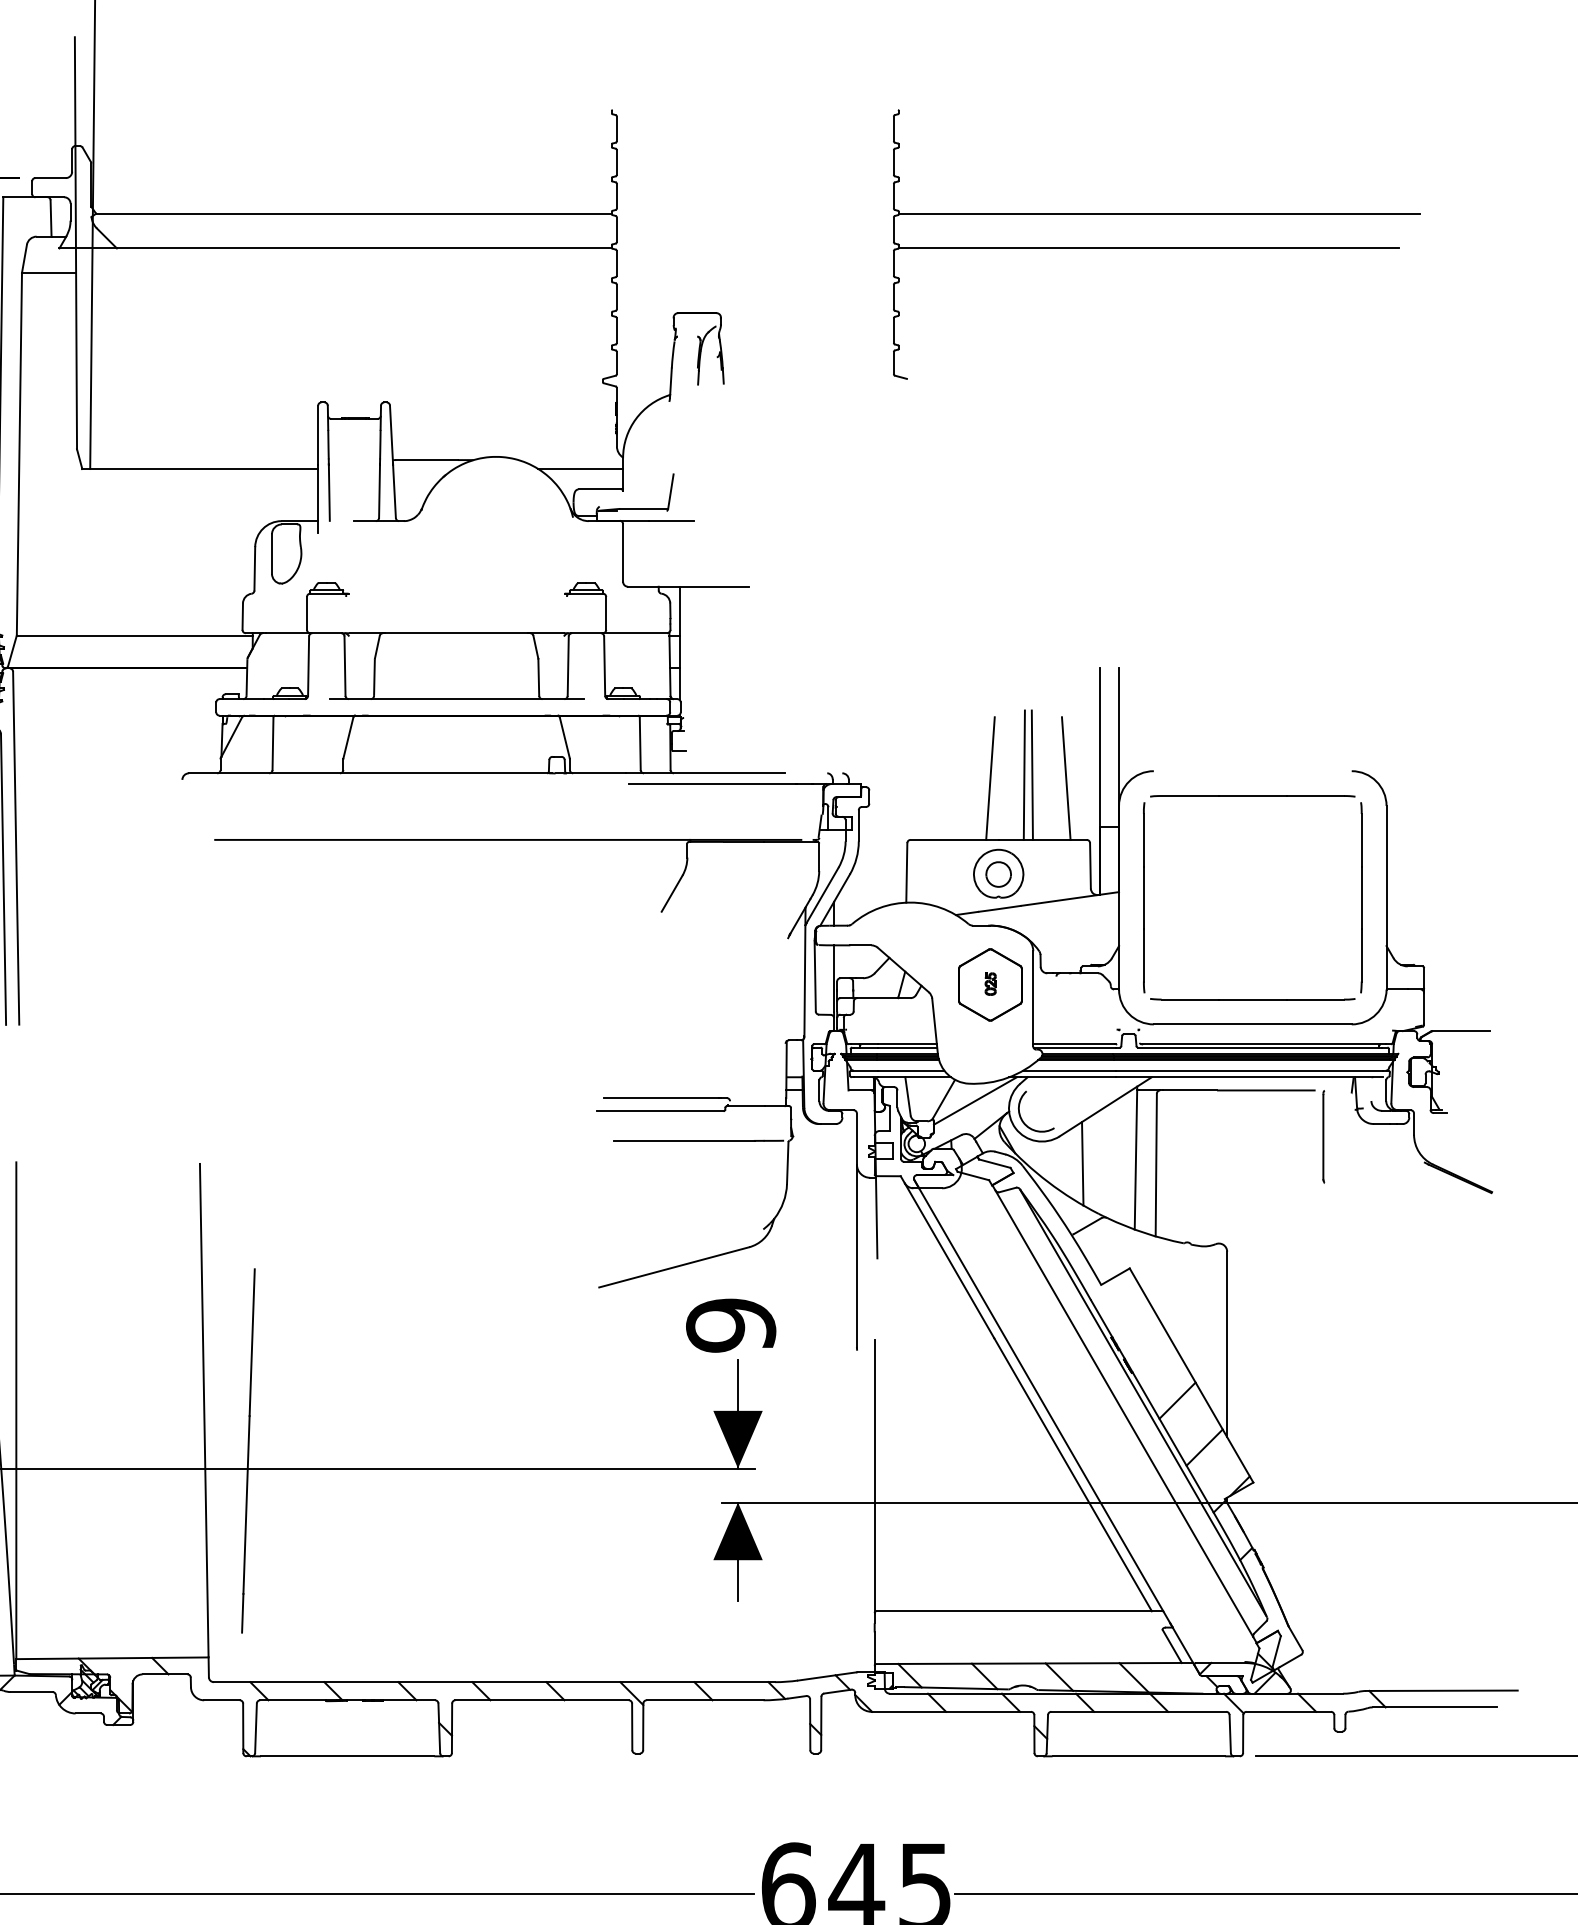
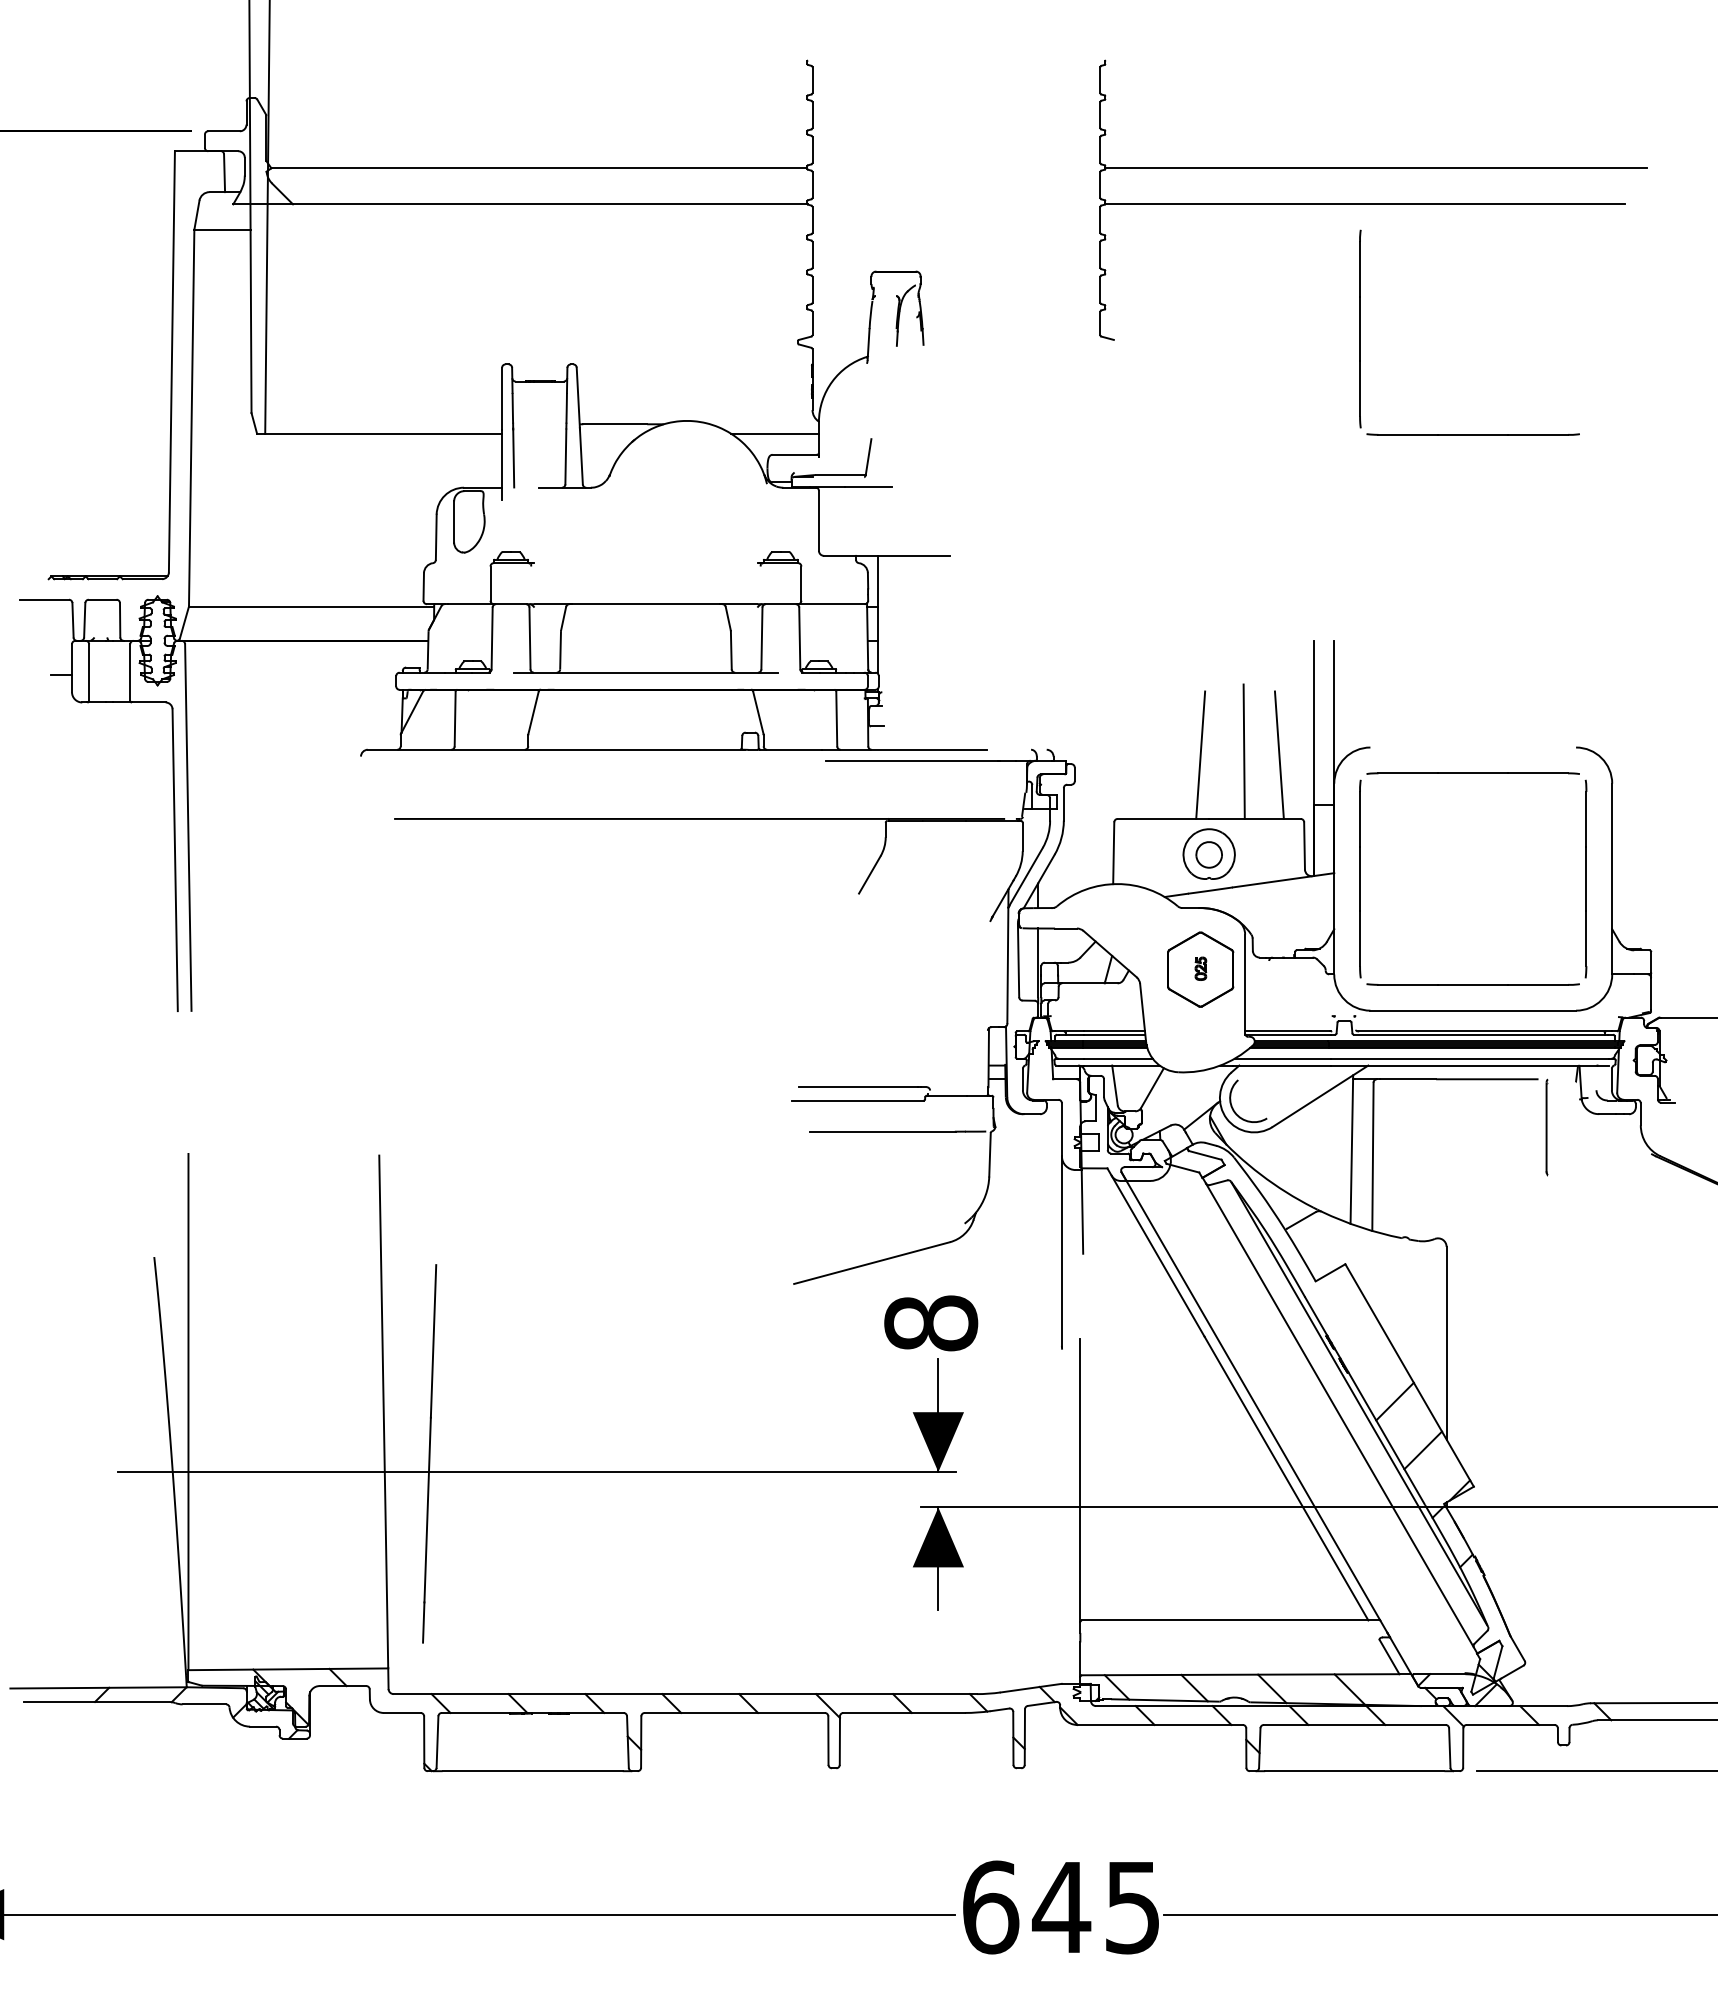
part: (1249, 469) -> (1469, 434), added
line: (1023, 774) -> (1235, 751), removed
line: (975, 1100) -> (1185, 1089), removed
line: (1082, 1163) -> (1296, 1155), removed
text: (731, 1325) -> (931, 1323), 9 -> 8

